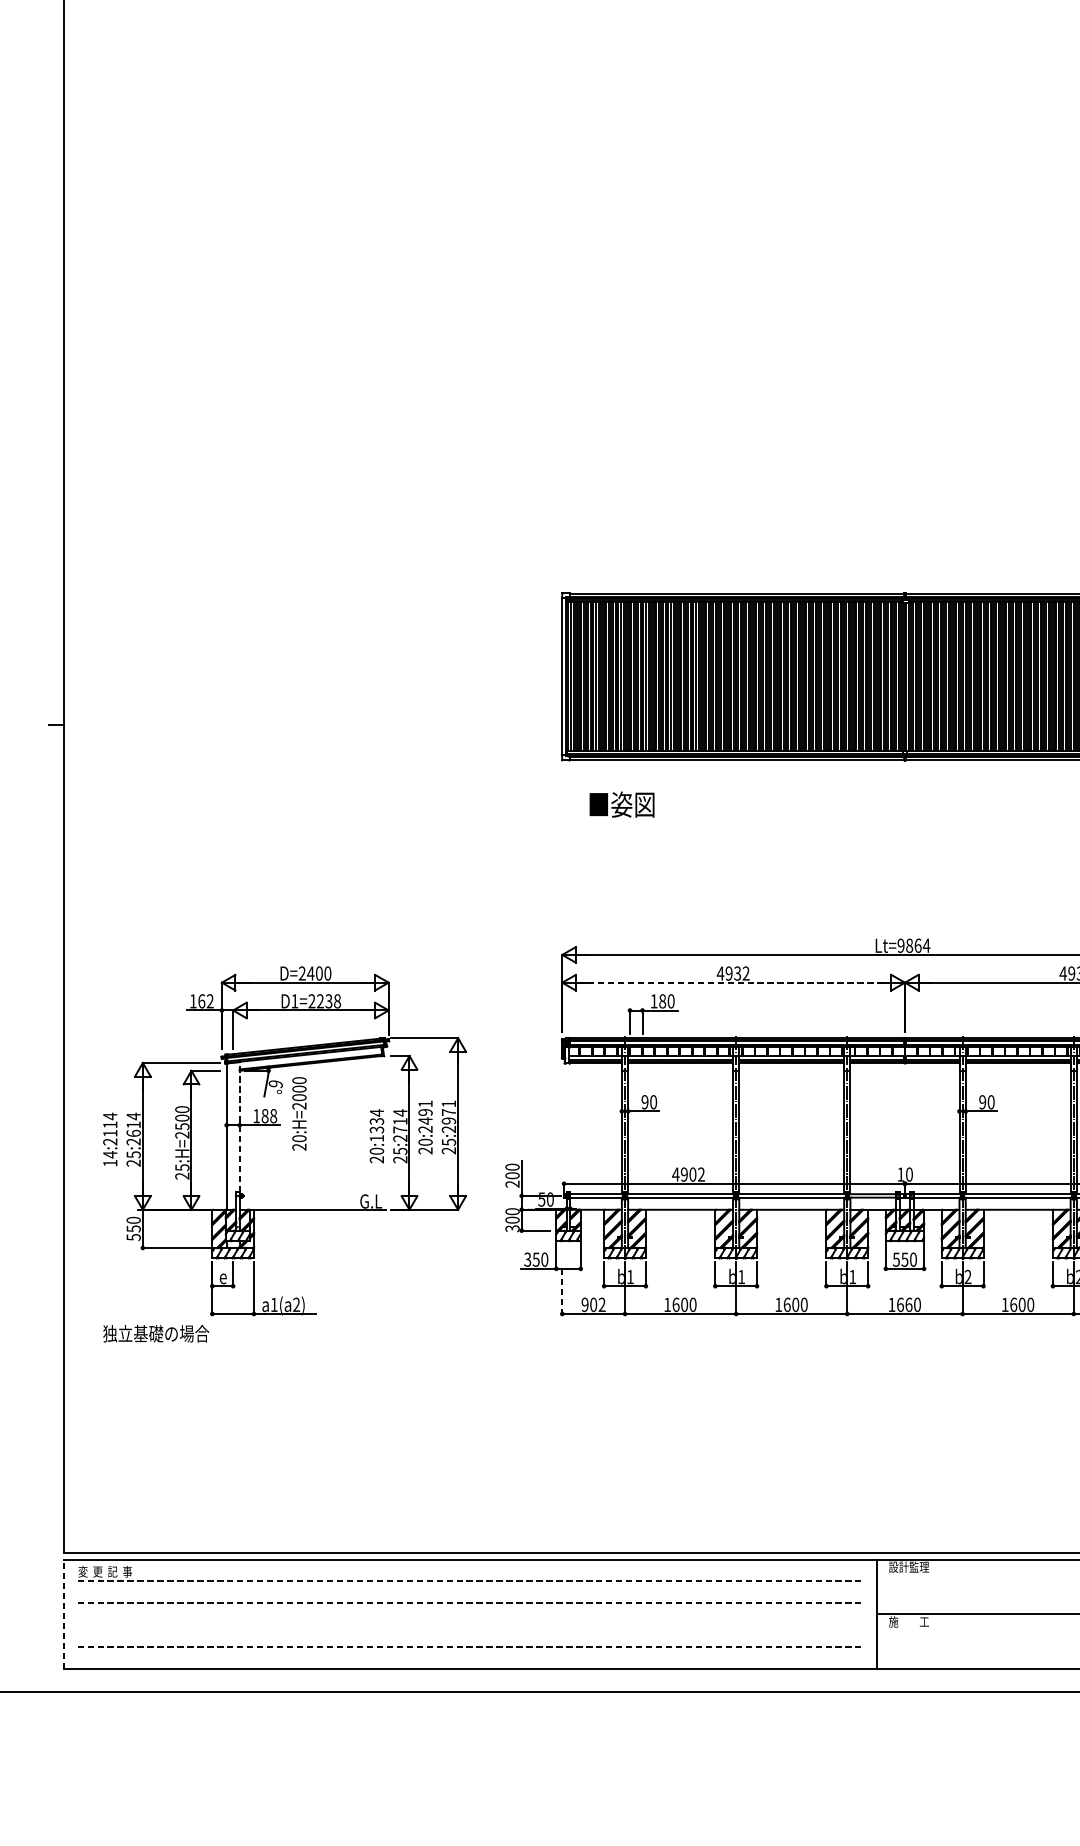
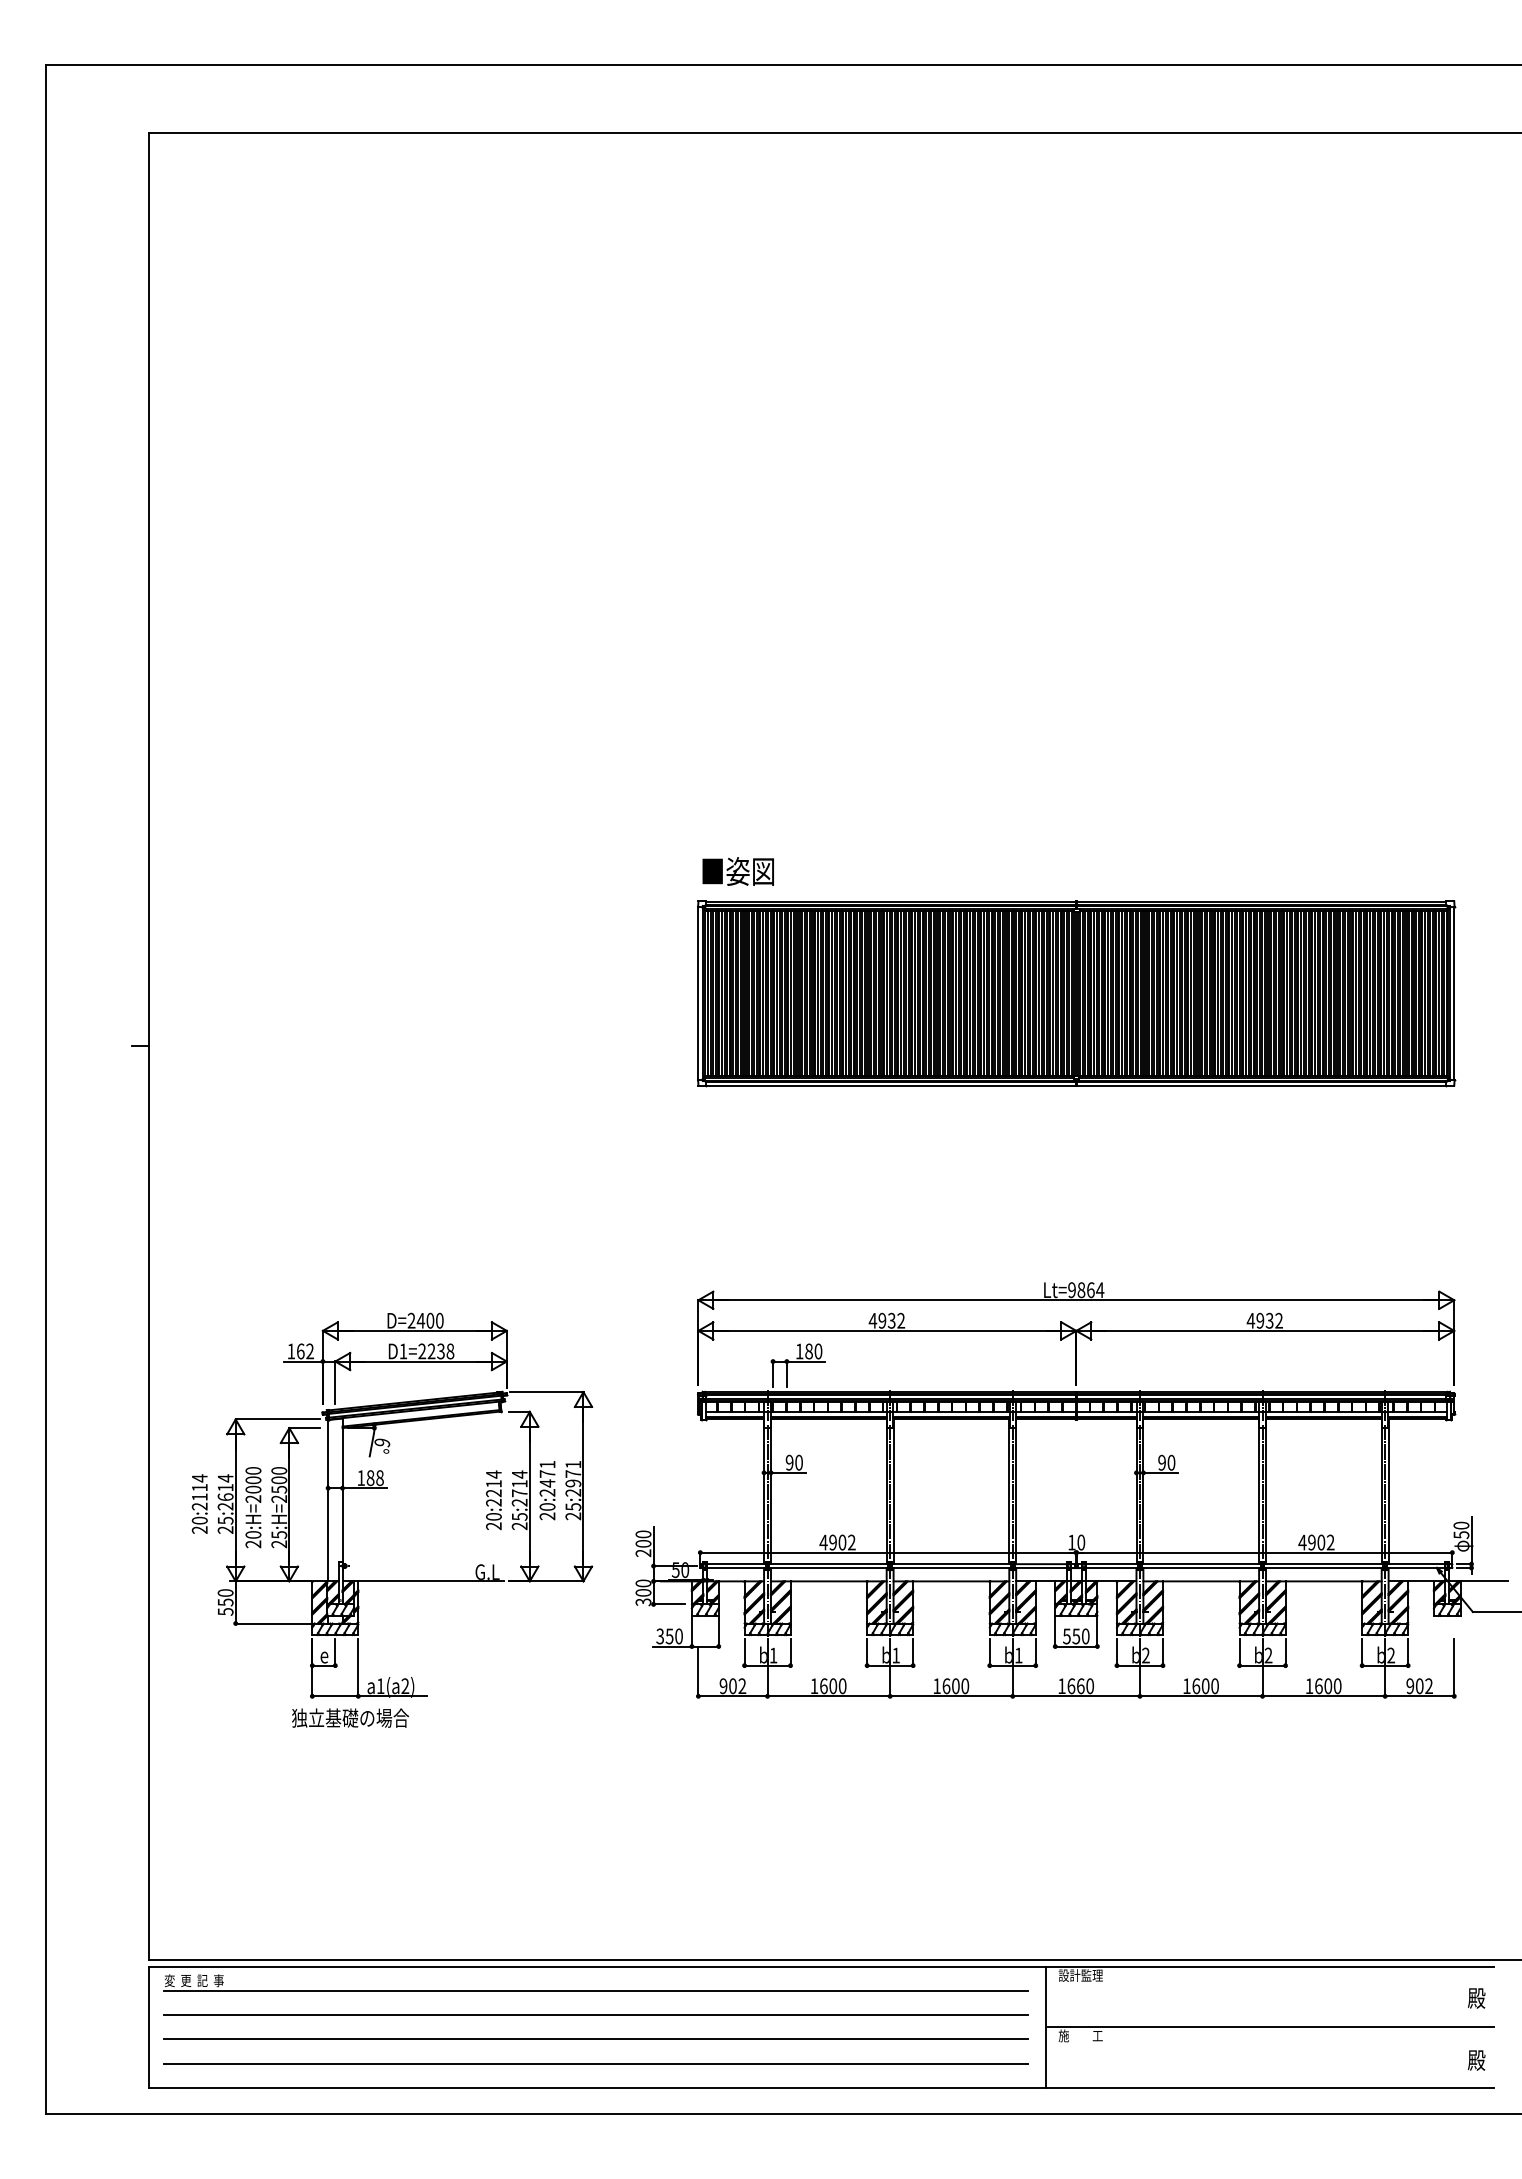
text: (621, 804) -> (737, 871), moved
line: (733, 982) -> (887, 1330), dashed -> solid
text: (425, 1111) -> (547, 1473), 20:2491 -> 20:2471
text: (299, 1113) -> (253, 1507), moved
line: (239, 1127) -> (342, 1490), dashed -> solid
text: (376, 1130) -> (493, 1493), 20:1334 -> 20:2214
text: (110, 1158) -> (199, 1524), 14:2114 -> 20:2114
line: (562, 1291) -> (698, 1671), dashed -> solid
text: (156, 1333) -> (350, 1717), moved
line: (469, 1581) -> (596, 1991), dashed -> solid
line: (469, 1603) -> (596, 2015), dashed -> solid
line: (64, 1613) -> (149, 2026), dashed -> solid
line: (469, 1625) -> (595, 2039), added
line: (469, 1646) -> (596, 2063), dashed -> solid

